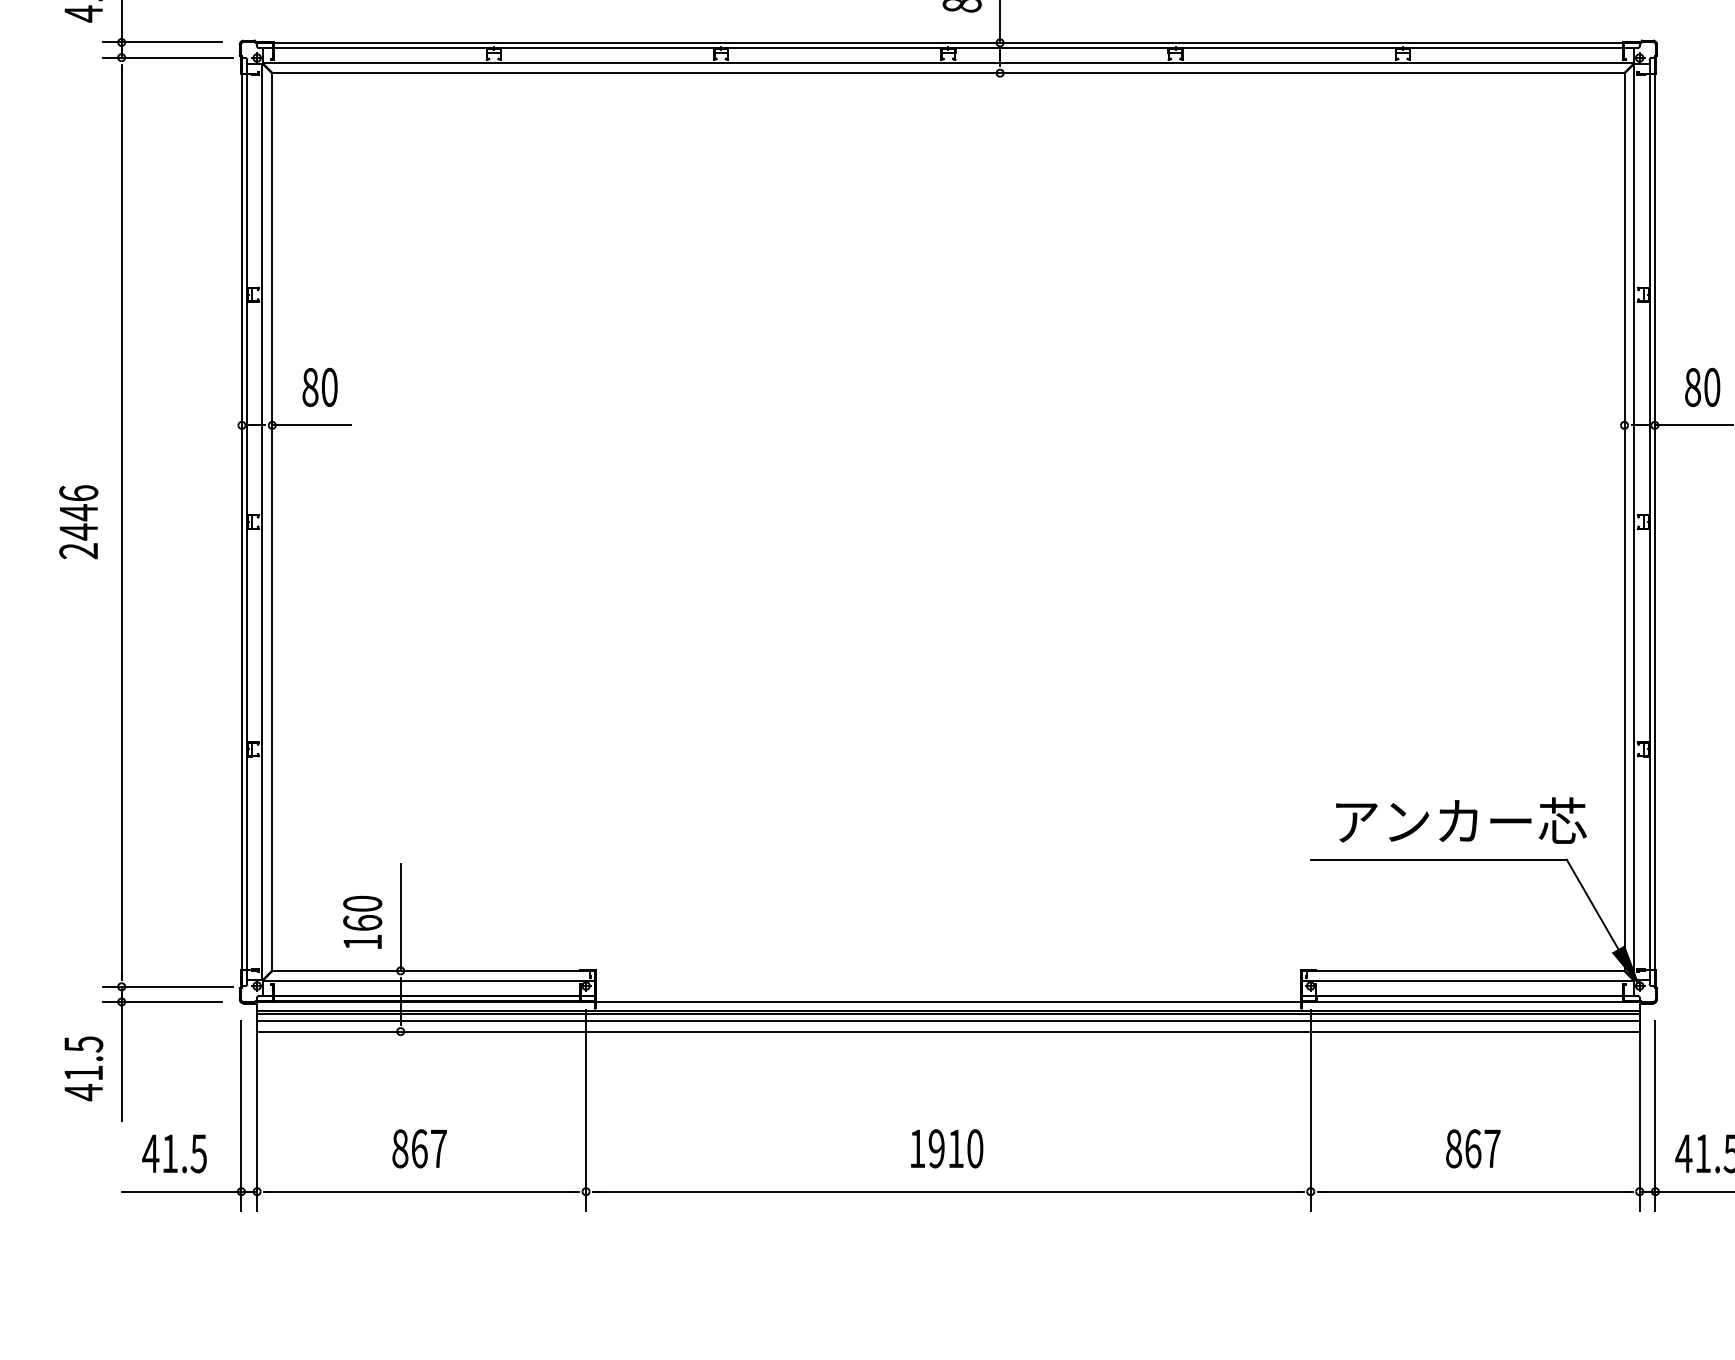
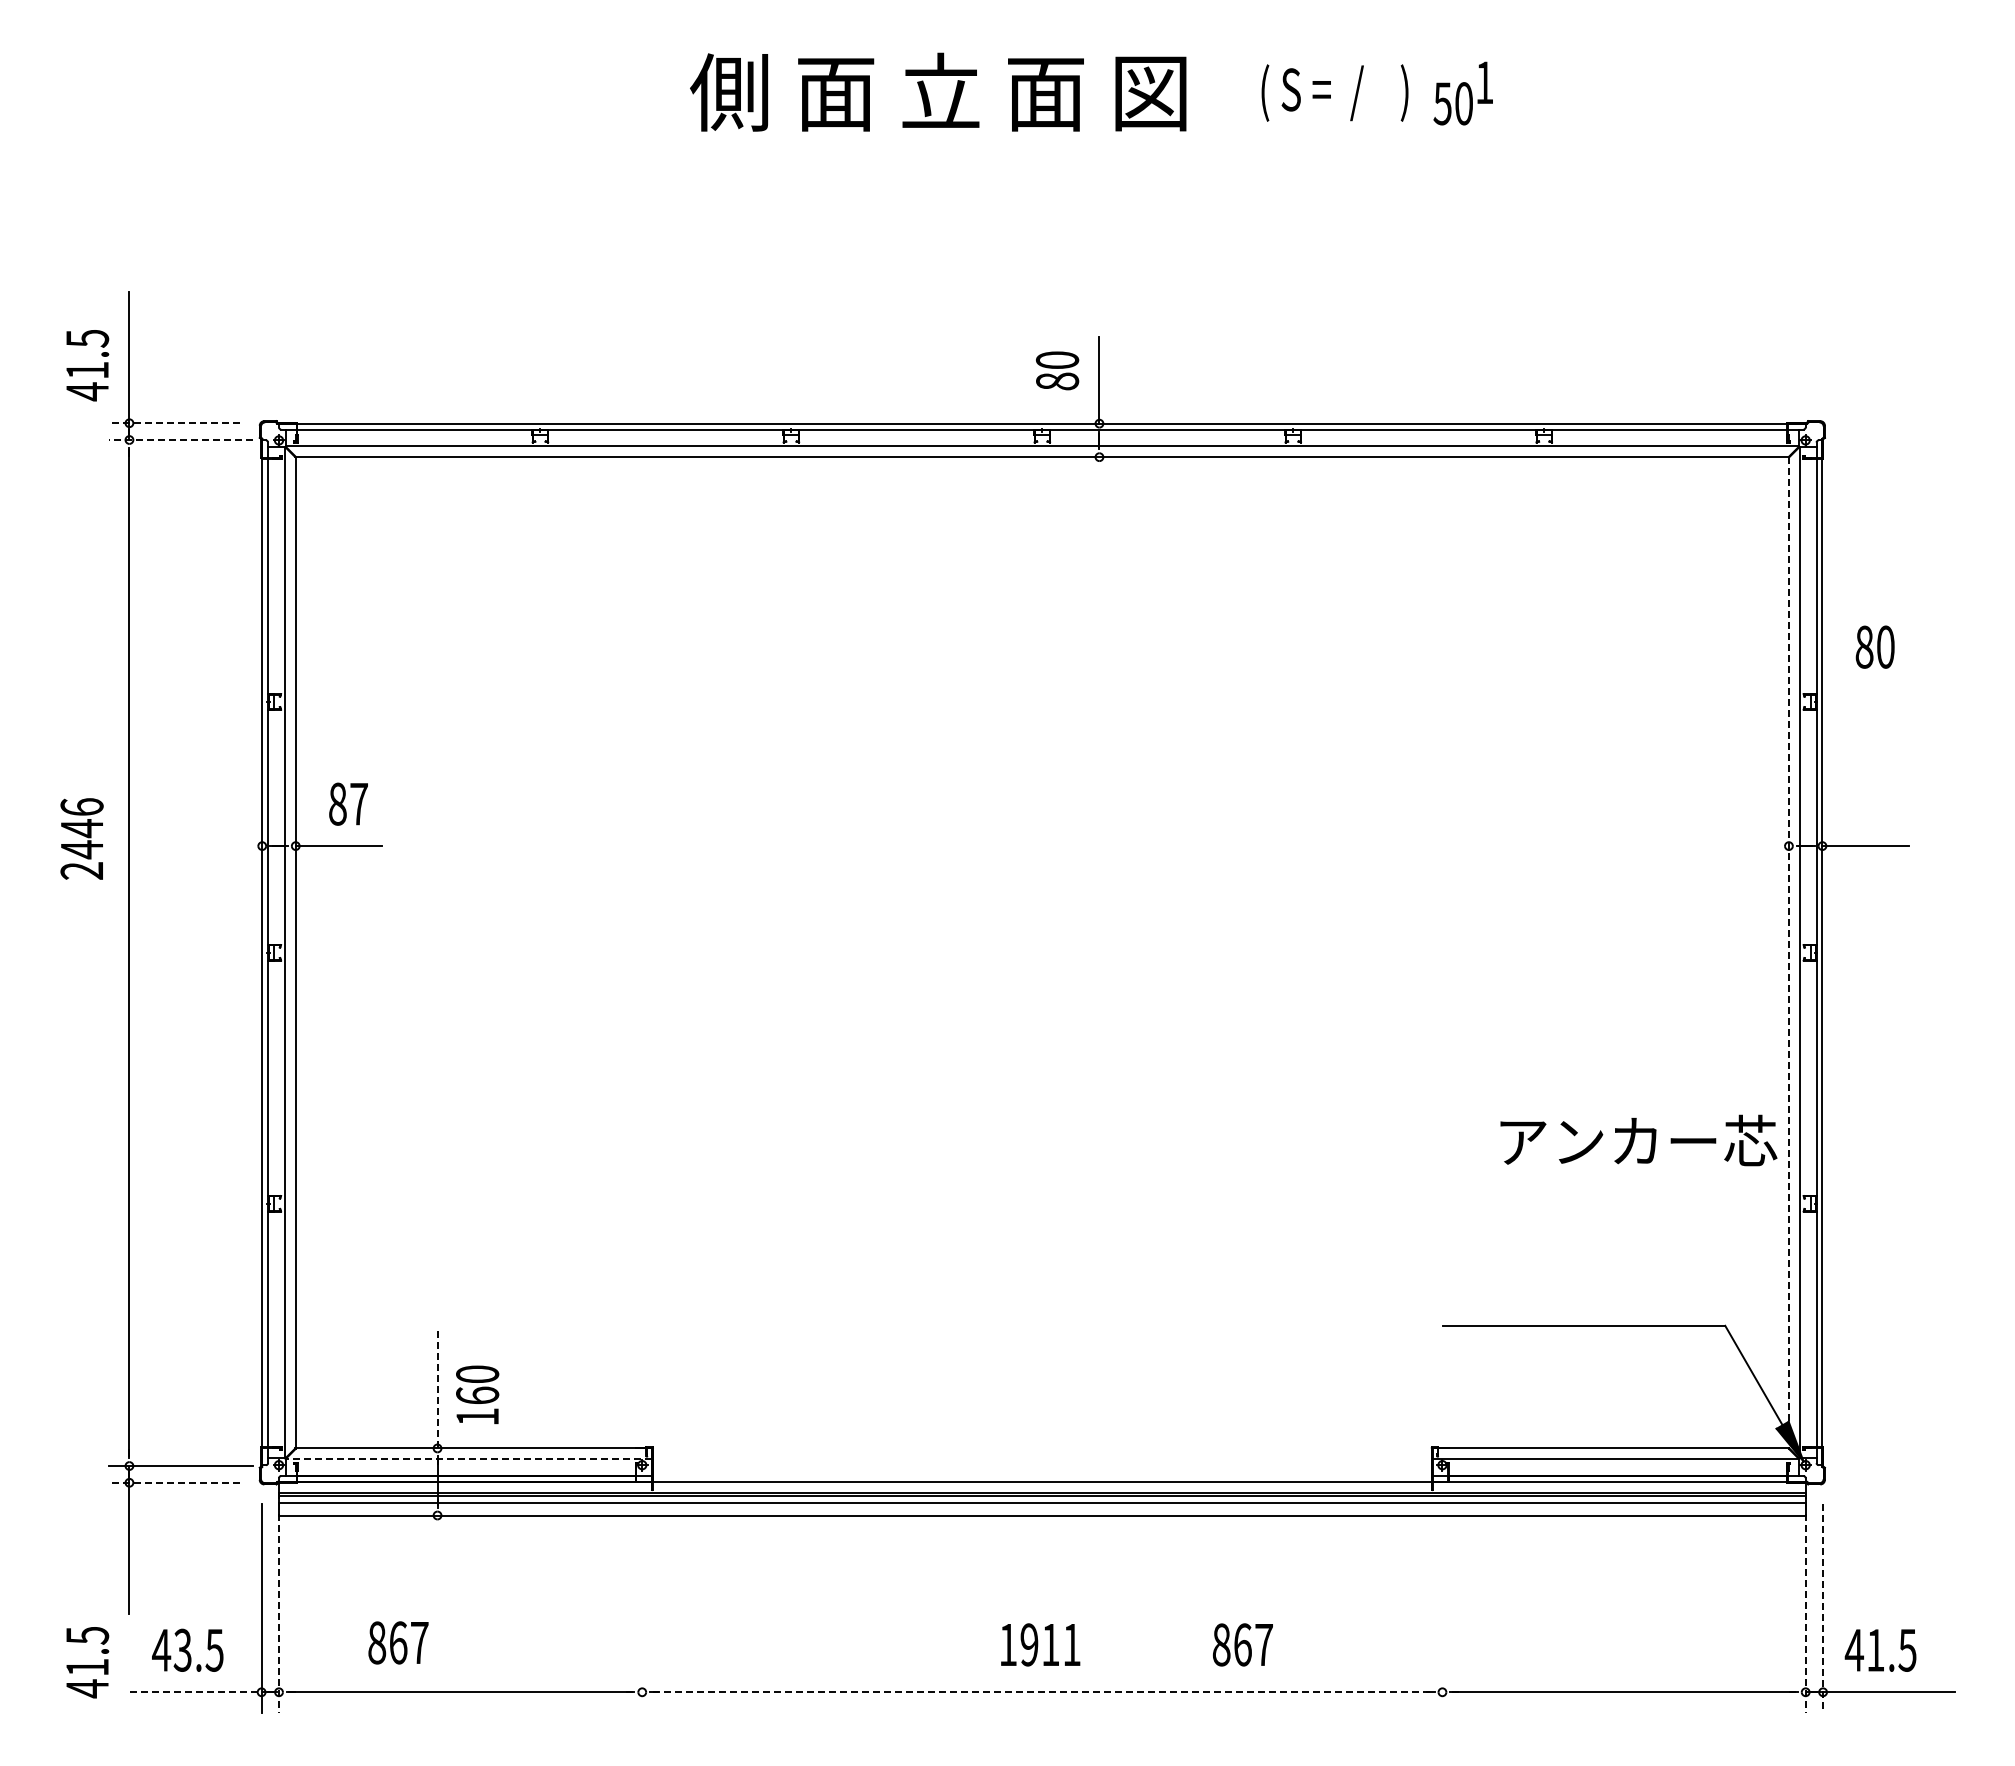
line: (162, 42) -> (174, 423), solid -> dashed
line: (167, 58) -> (180, 440), solid -> dashed
text: (329, 386) -> (358, 803), 80 -> 87
text: (1702, 386) -> (1874, 646), moved
text: (78, 521) -> (81, 838), moved
line: (1624, 521) -> (1788, 952), solid -> dashed
text: (1461, 820) -> (1638, 1140), moved
line: (400, 916) -> (437, 1388), solid -> dashed
text: (362, 922) -> (477, 1394), moved
line: (428, 980) -> (468, 1459), solid -> dashed
line: (162, 1001) -> (174, 1482), solid -> dashed
text: (83, 1068) -> (87, 1662), moved
line: (257, 1110) -> (279, 1602), solid -> dashed
line: (586, 1110) -> (642, 1602), removed
line: (1310, 1110) -> (1442, 1602), removed
line: (1639, 1110) -> (1805, 1602), solid -> dashed
line: (1655, 1115) -> (1823, 1608), solid -> dashed
text: (419, 1148) -> (398, 1642), moved
text: (974, 1148) -> (1071, 1644), 1910 -> 1911
text: (1472, 1148) -> (1242, 1644), moved
text: (169, 1152) -> (182, 1649), 41.5 -> 43.5
line: (181, 1191) -> (195, 1692), solid -> dashed
line: (948, 1191) -> (1042, 1692), solid -> dashed

